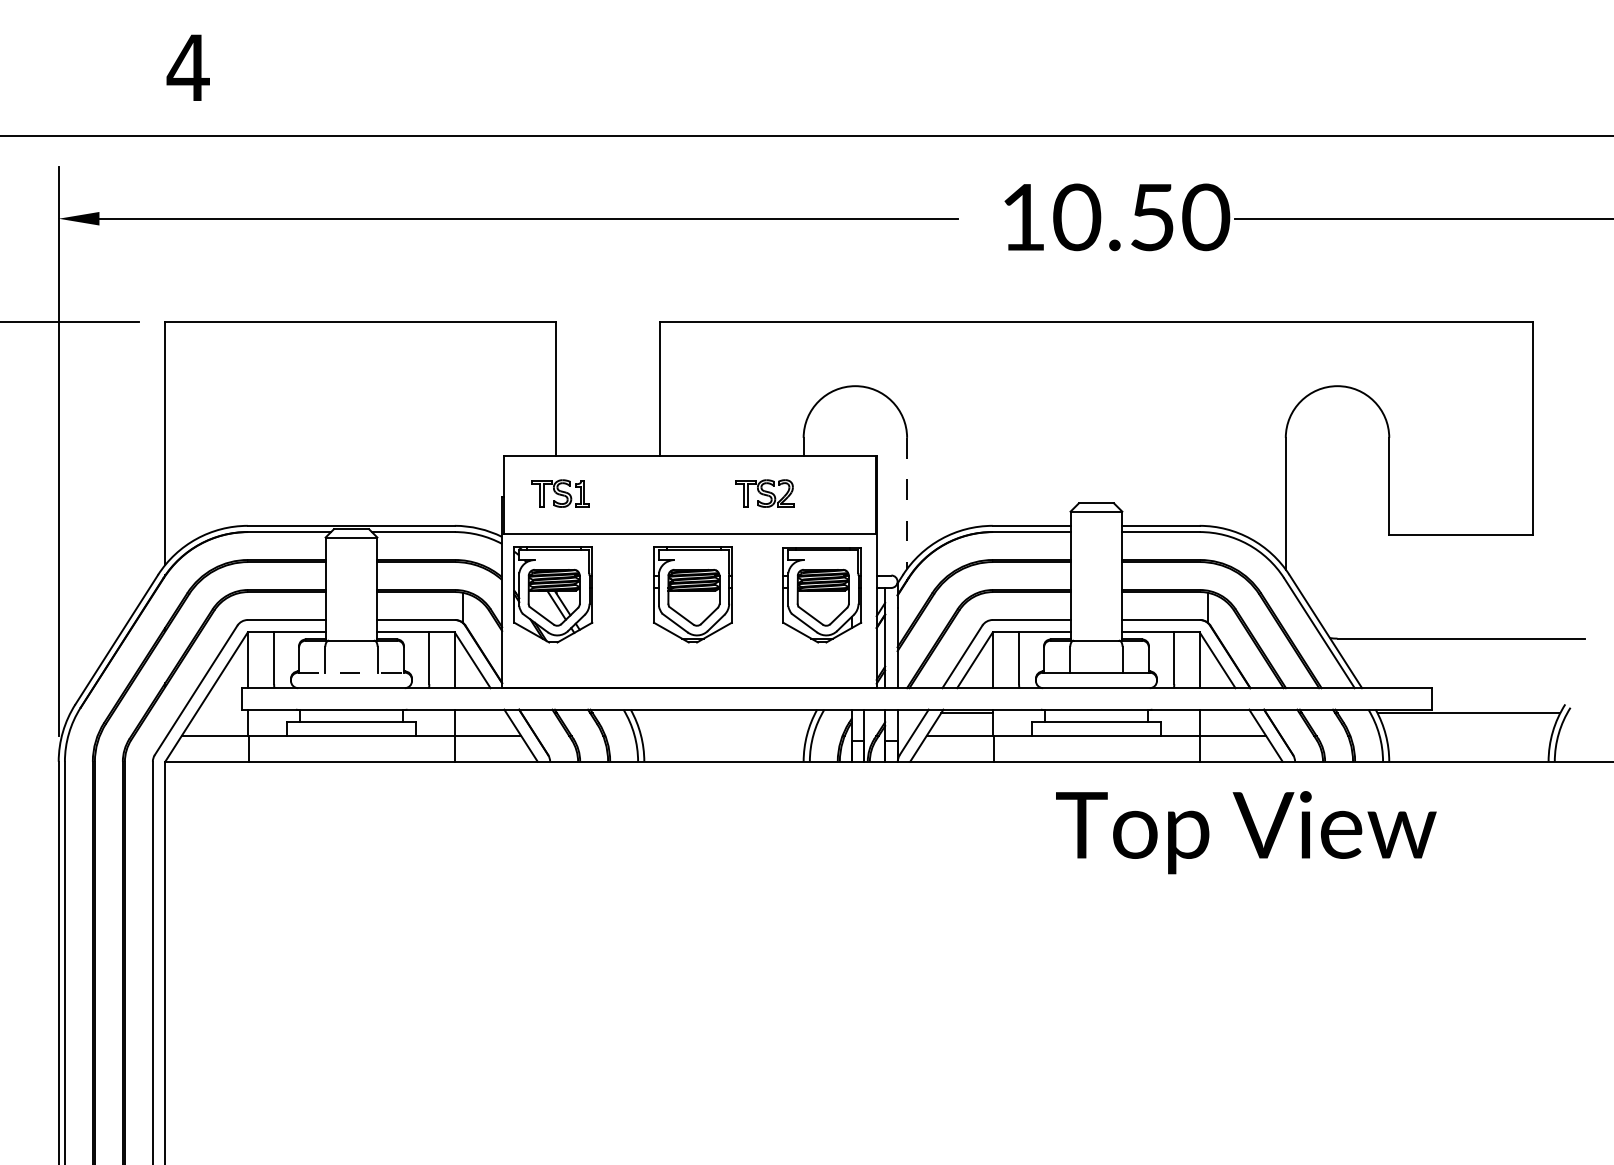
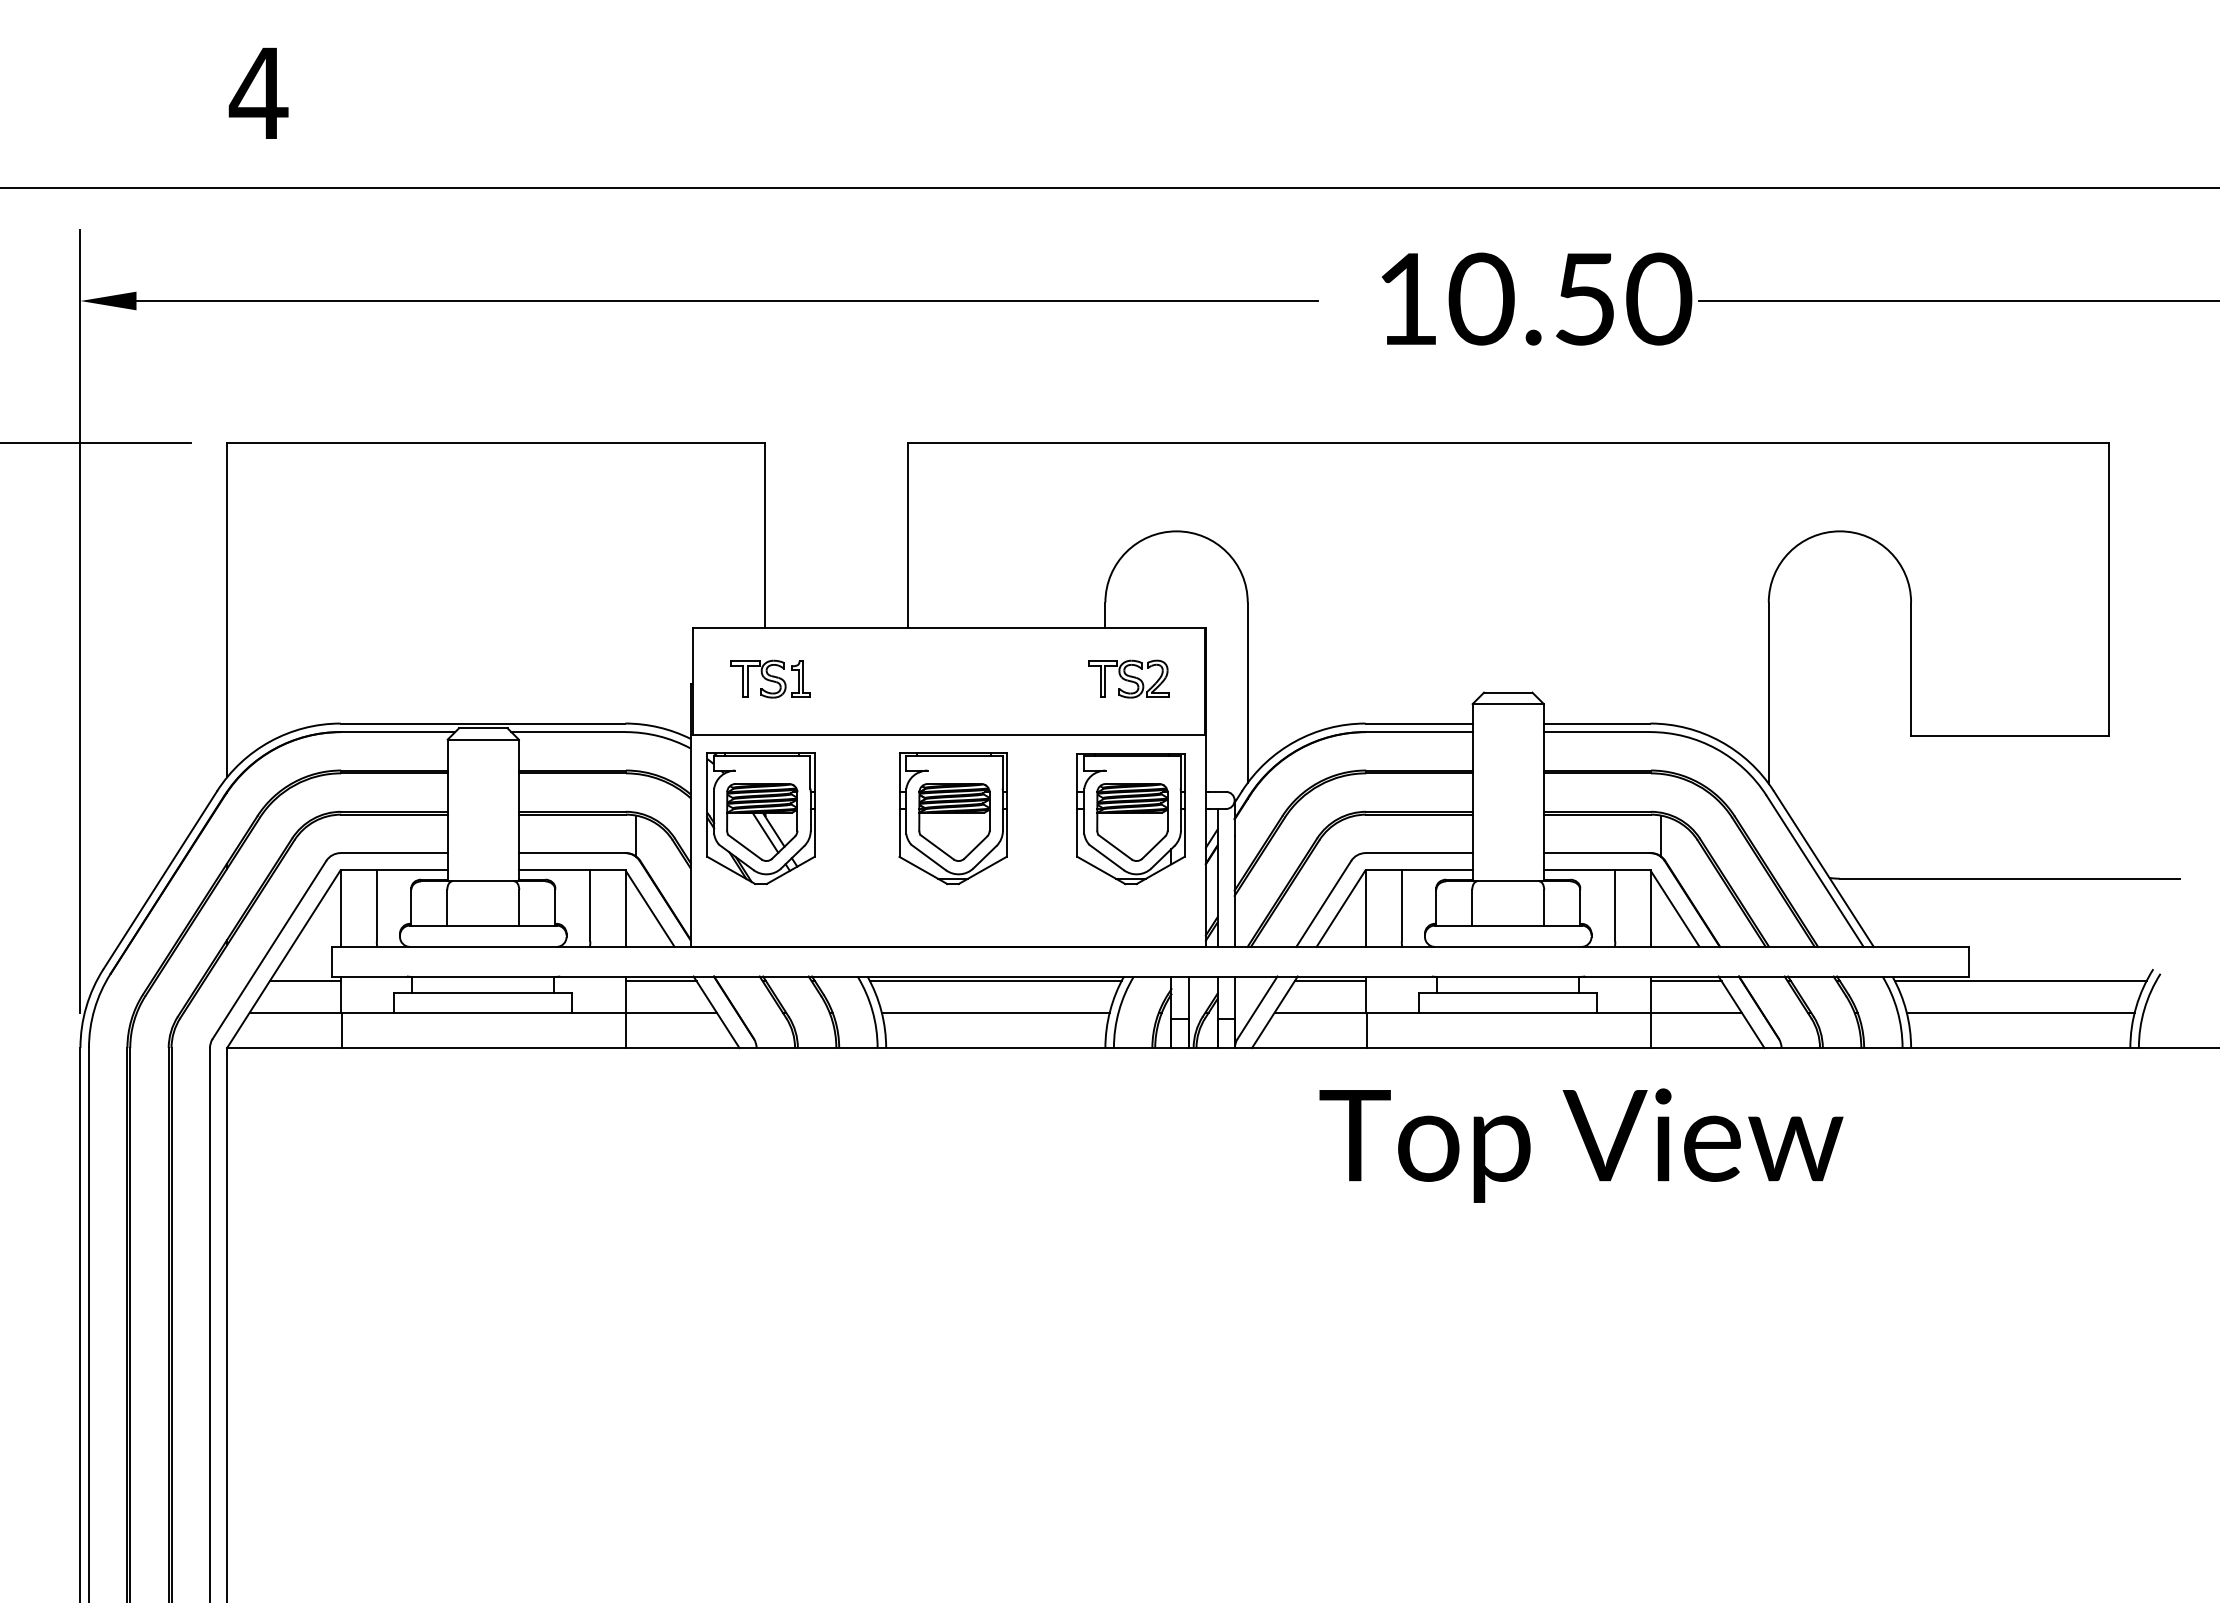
part: (764, 493) -> (1128, 678), moved
line: (906, 504) -> (1247, 693), dashed -> solid
line: (351, 672) -> (483, 925), dashed -> solid
line: (222, 713) -> (305, 981), added
line: (480, 713) -> (660, 981), added
line: (723, 713) -> (995, 981), added
line: (1225, 713) -> (1685, 981), added
line: (723, 735) -> (995, 1012), added
line: (1468, 735) -> (2020, 1012), added
text: (1246, 832) -> (1581, 1145), moved

